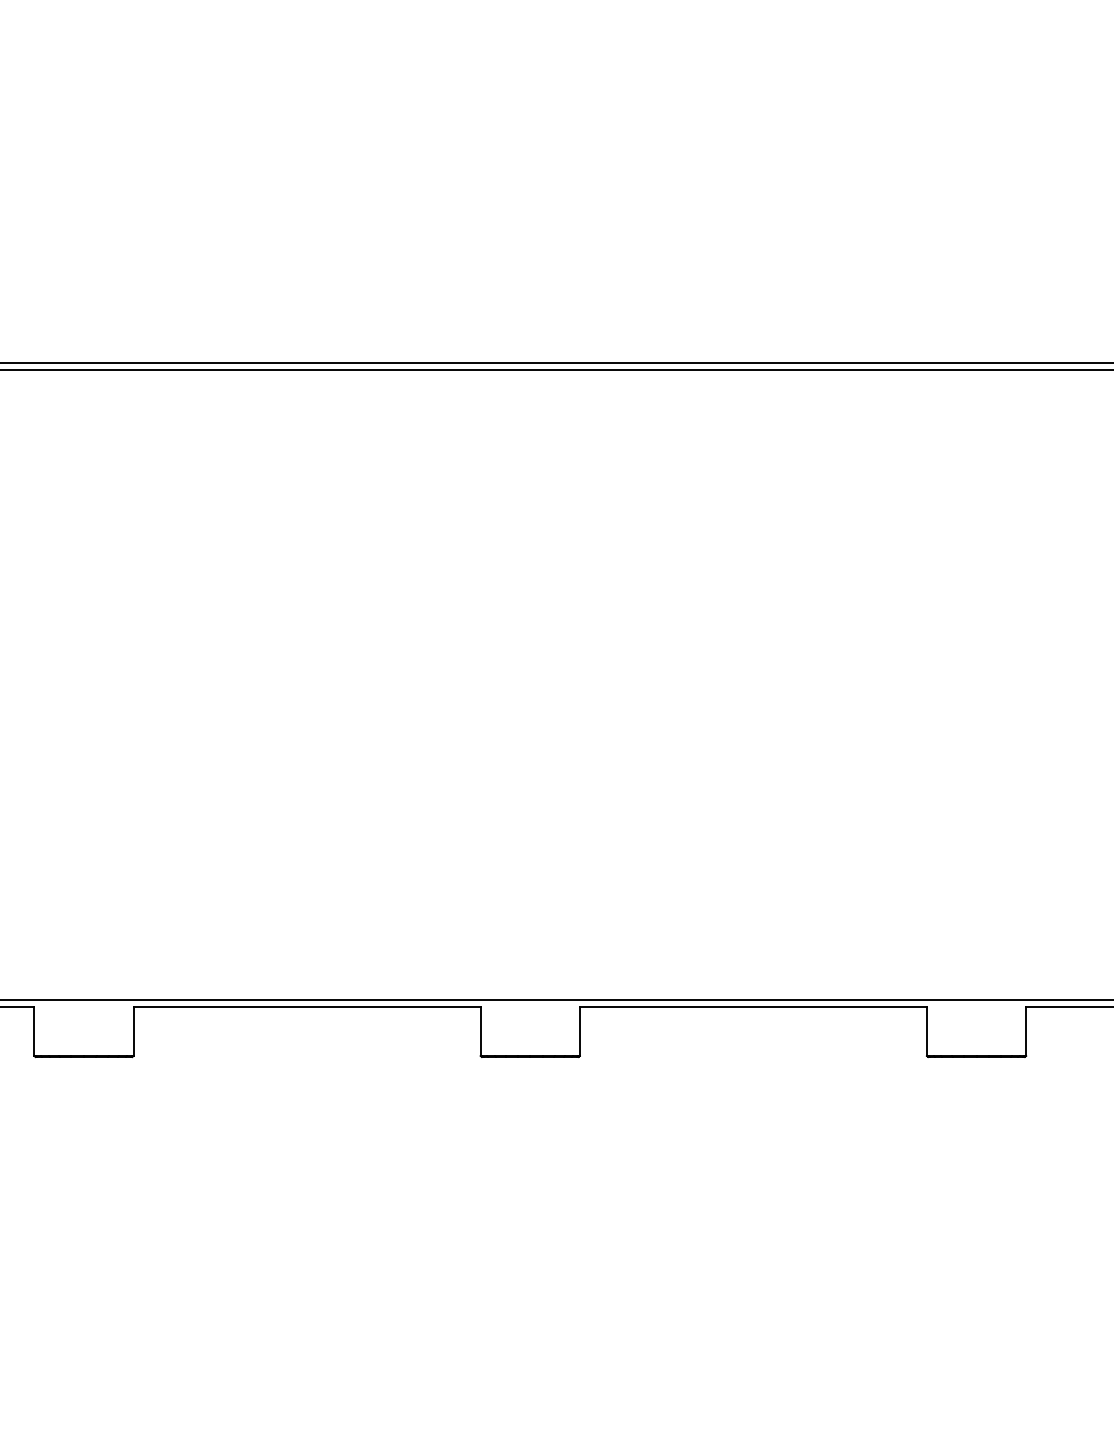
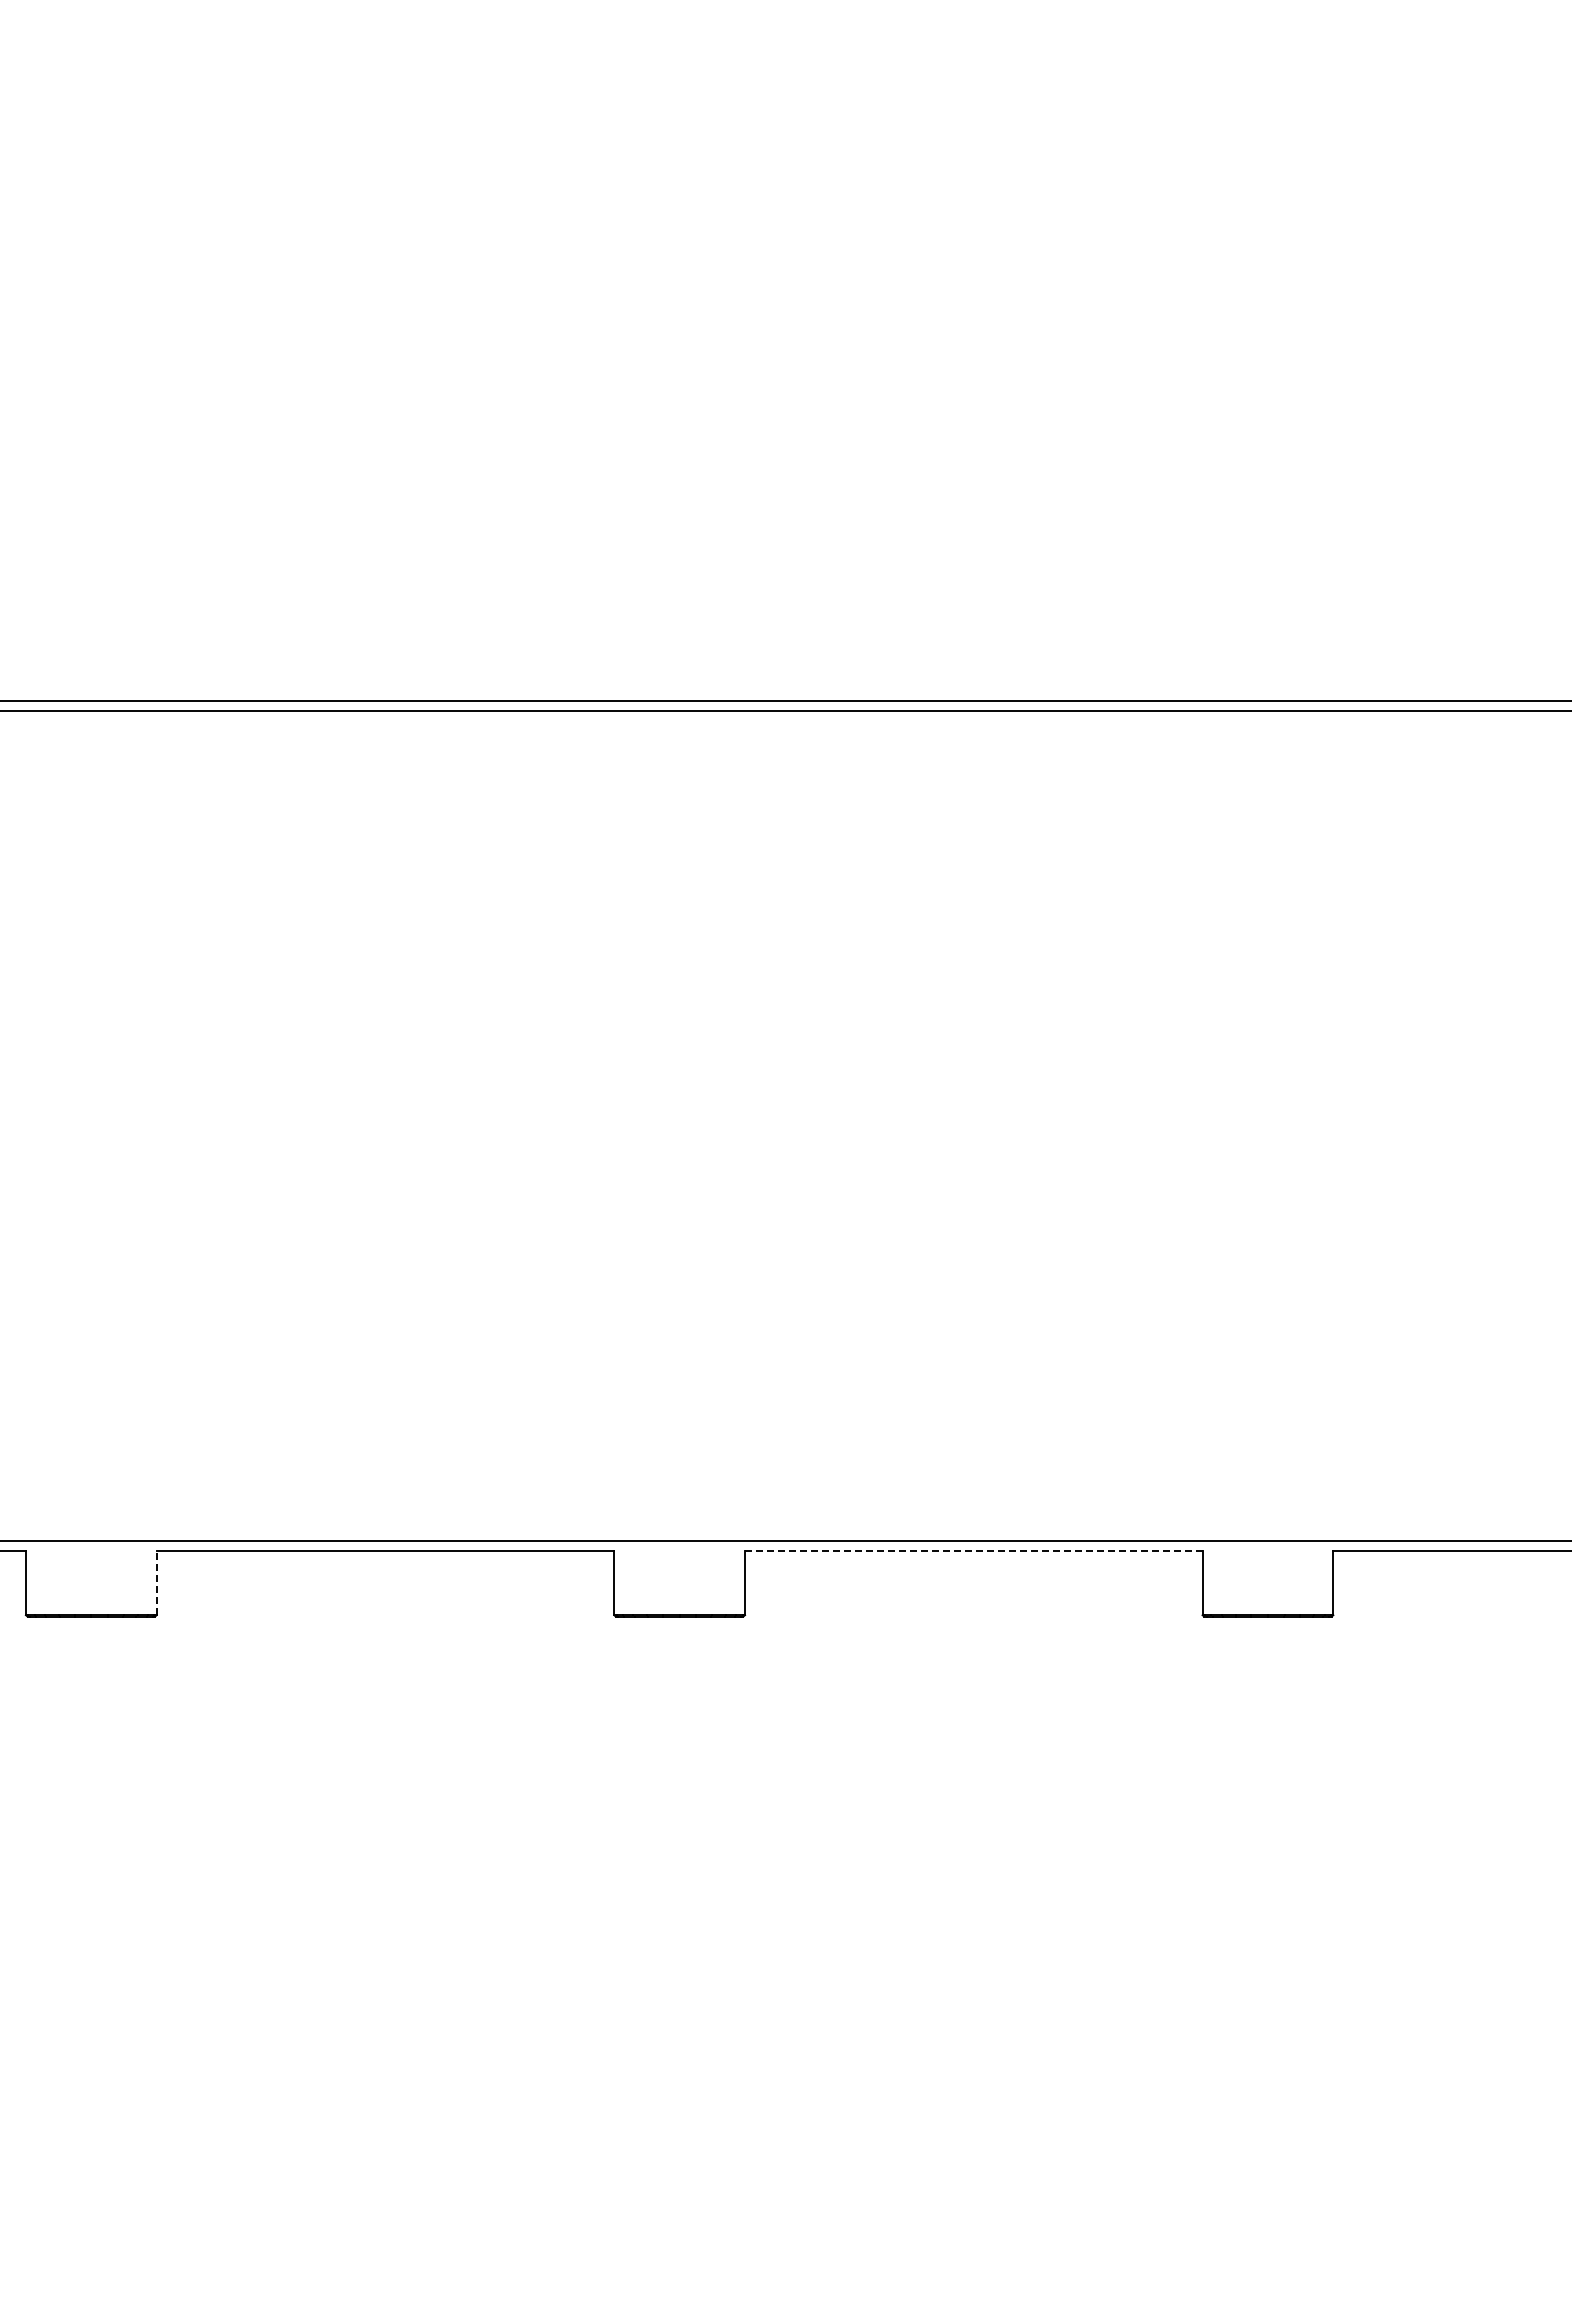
line: (753, 1007) -> (973, 1551), solid -> dashed
line: (133, 1031) -> (156, 1582), solid -> dashed

